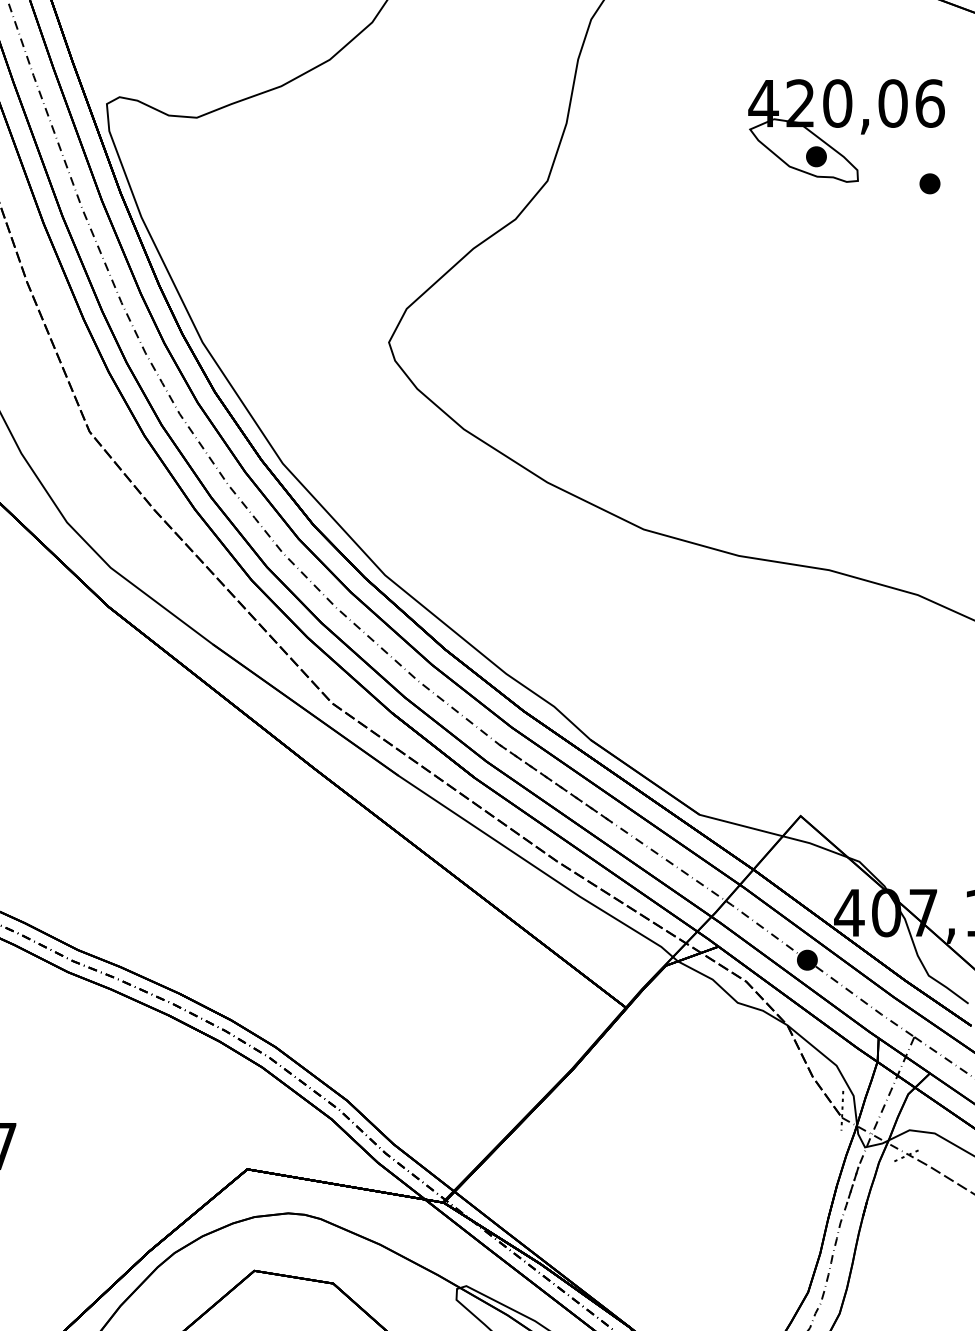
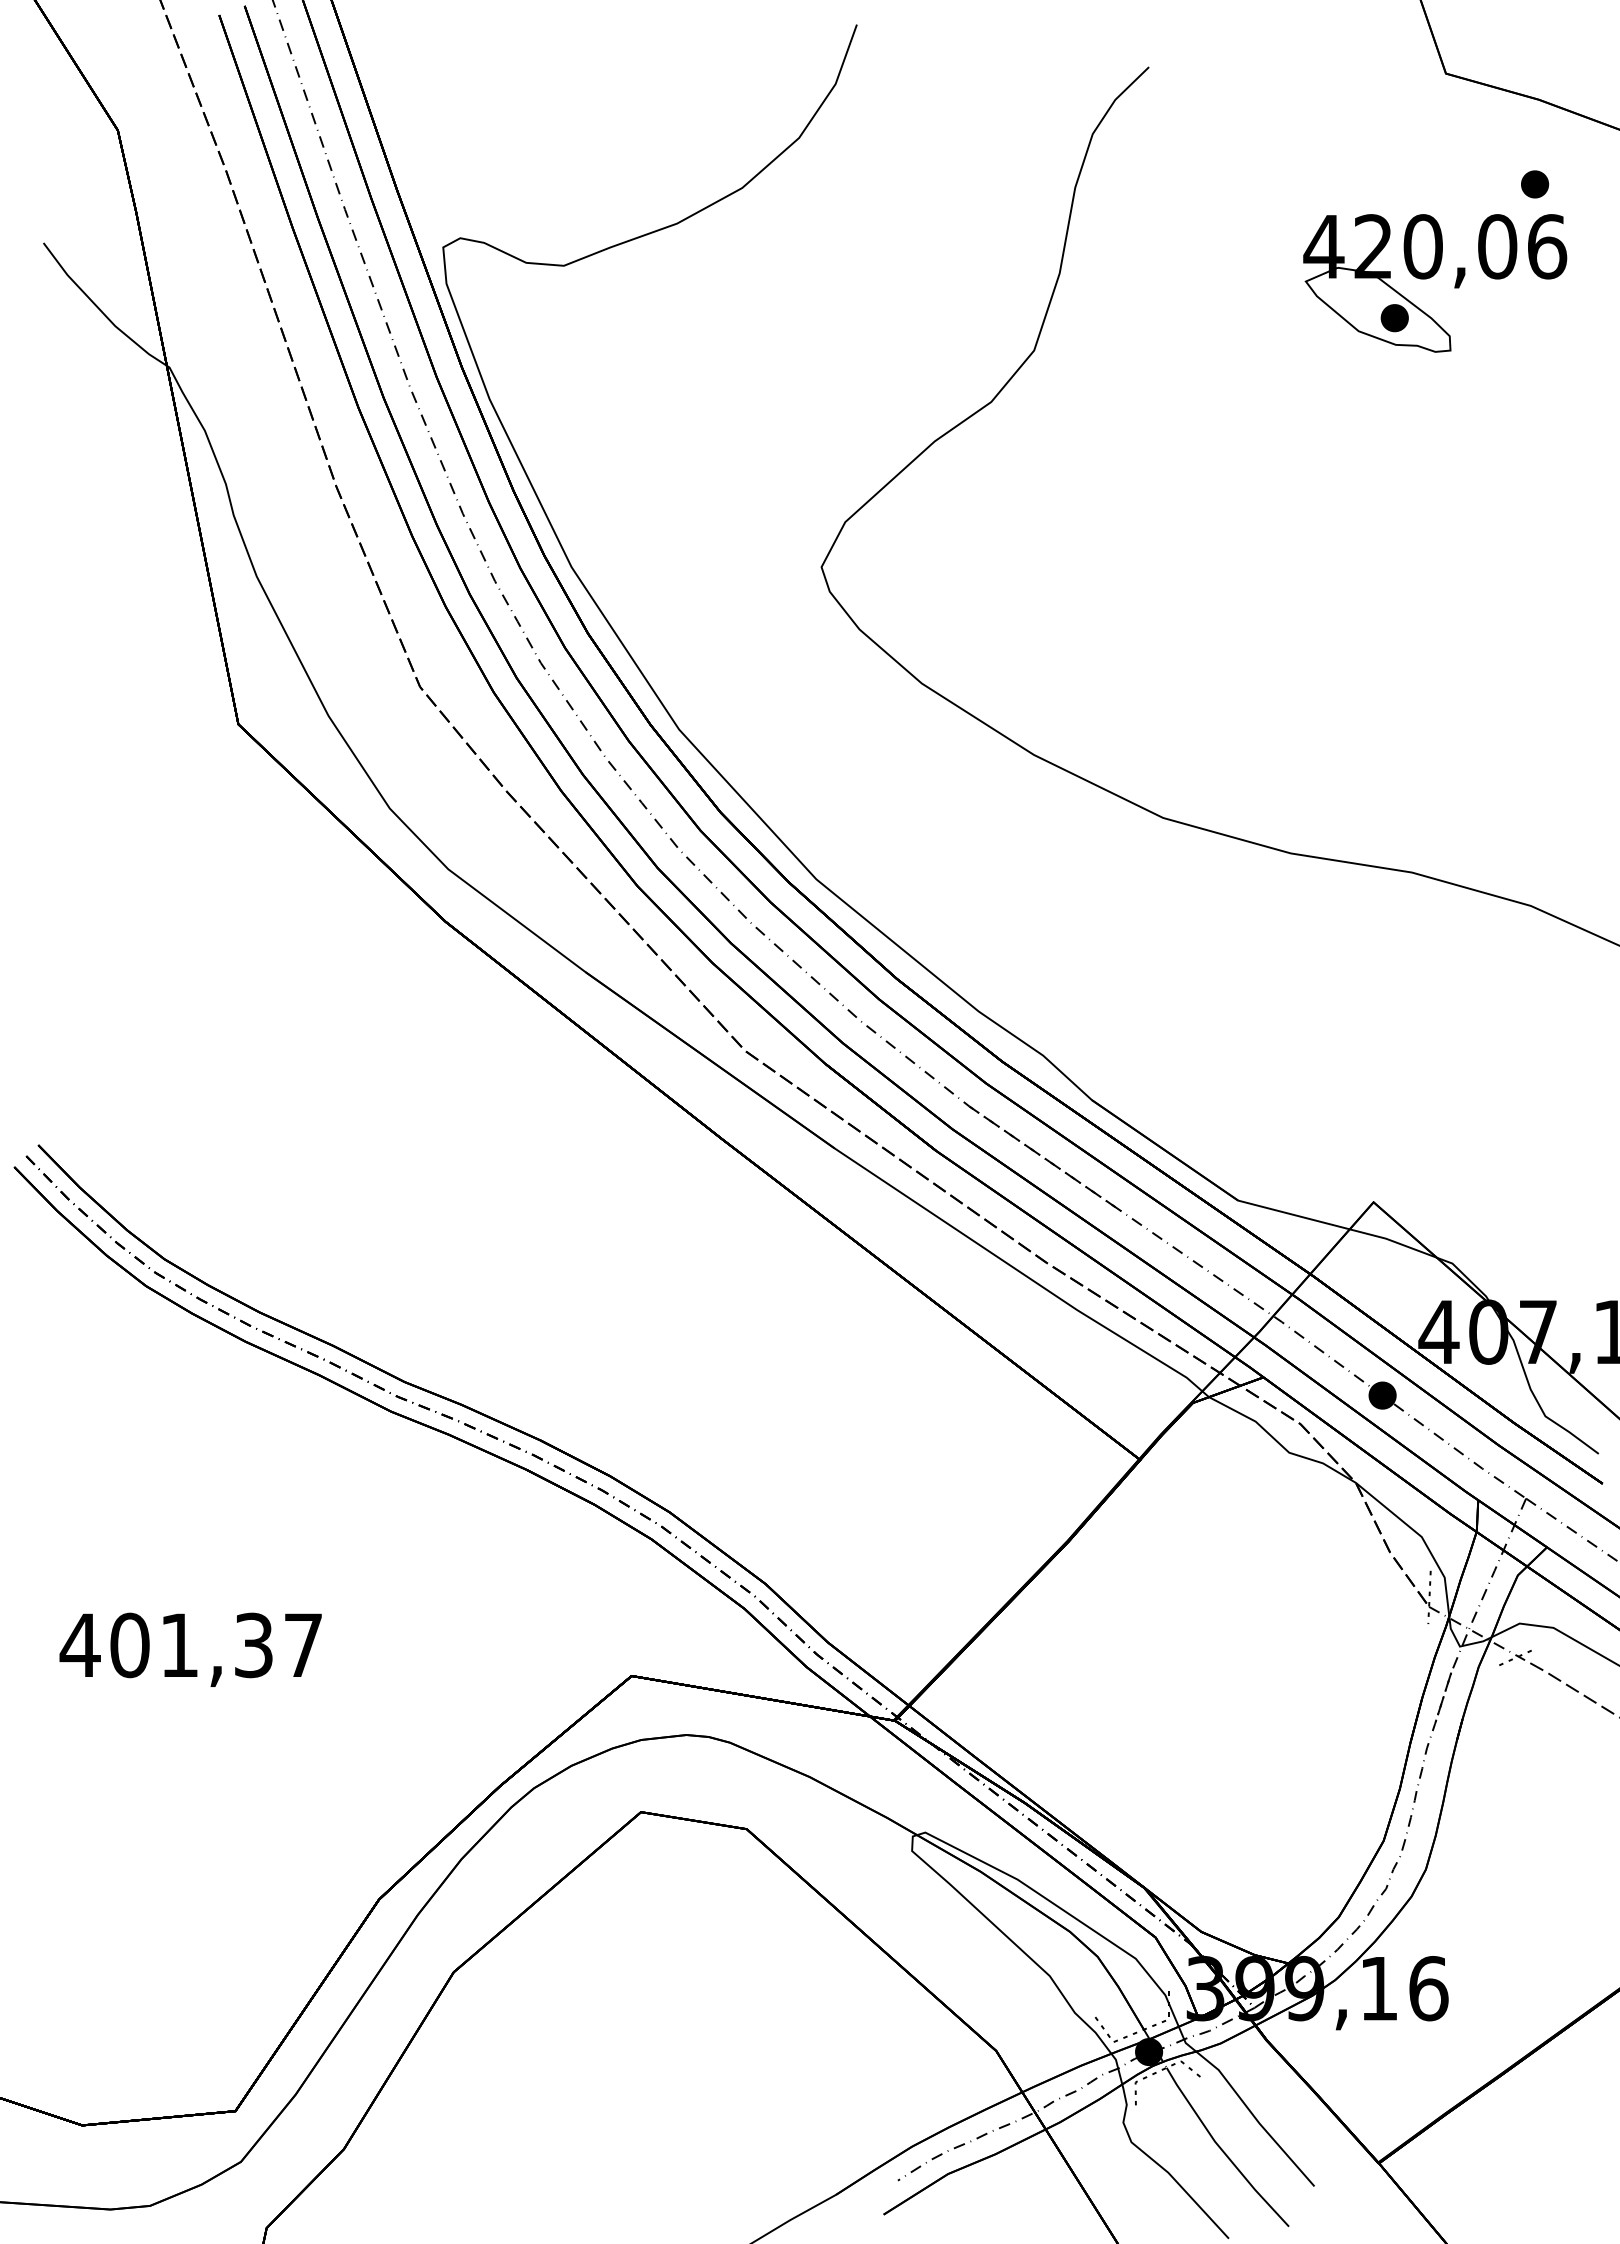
part: (930, 183) -> (1535, 184), moved

